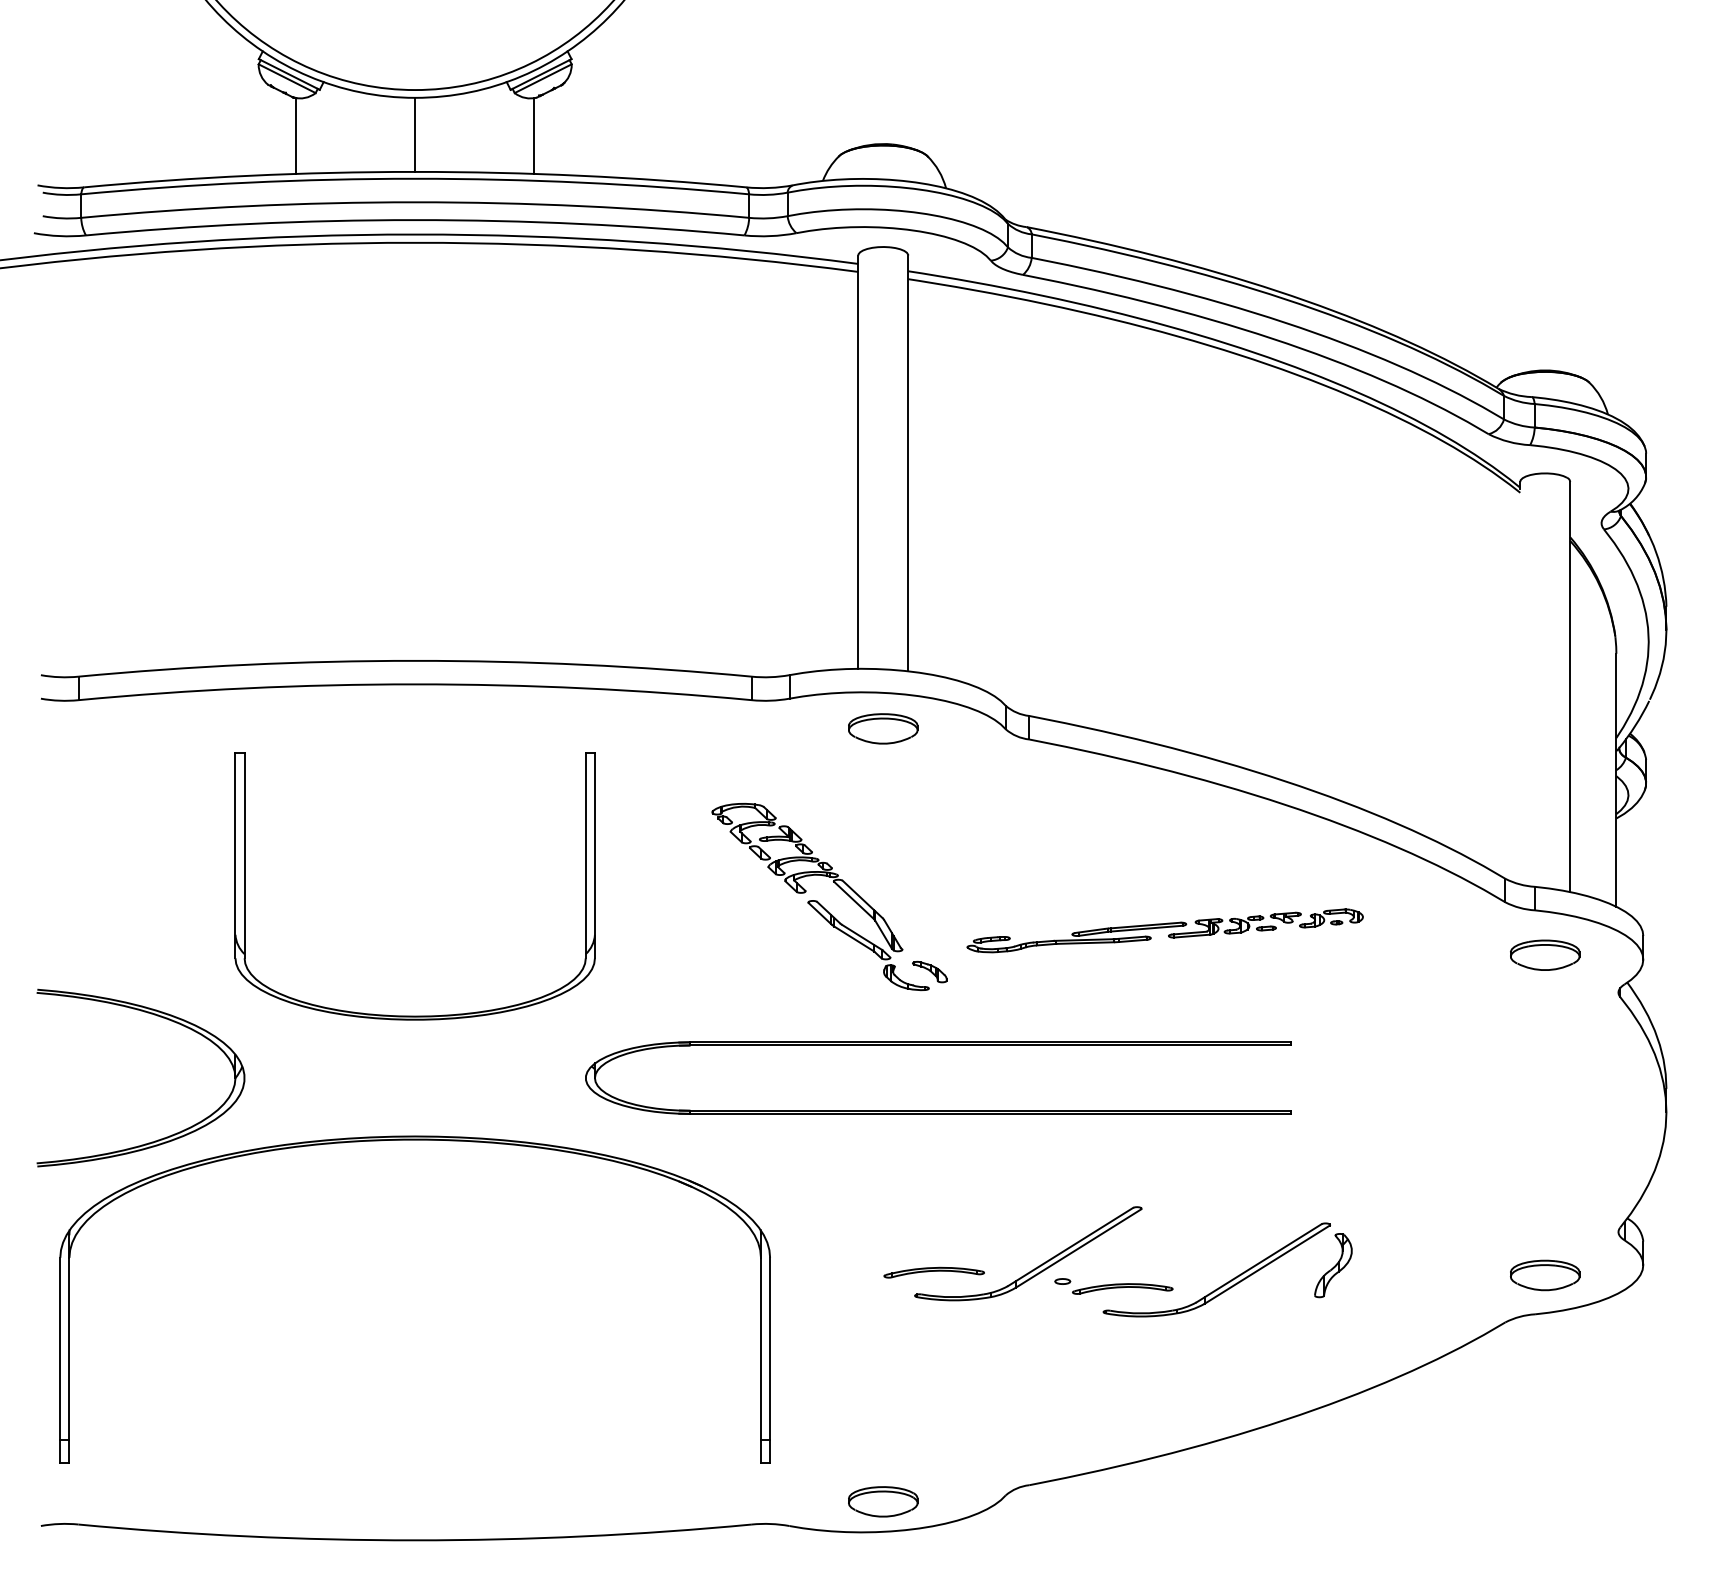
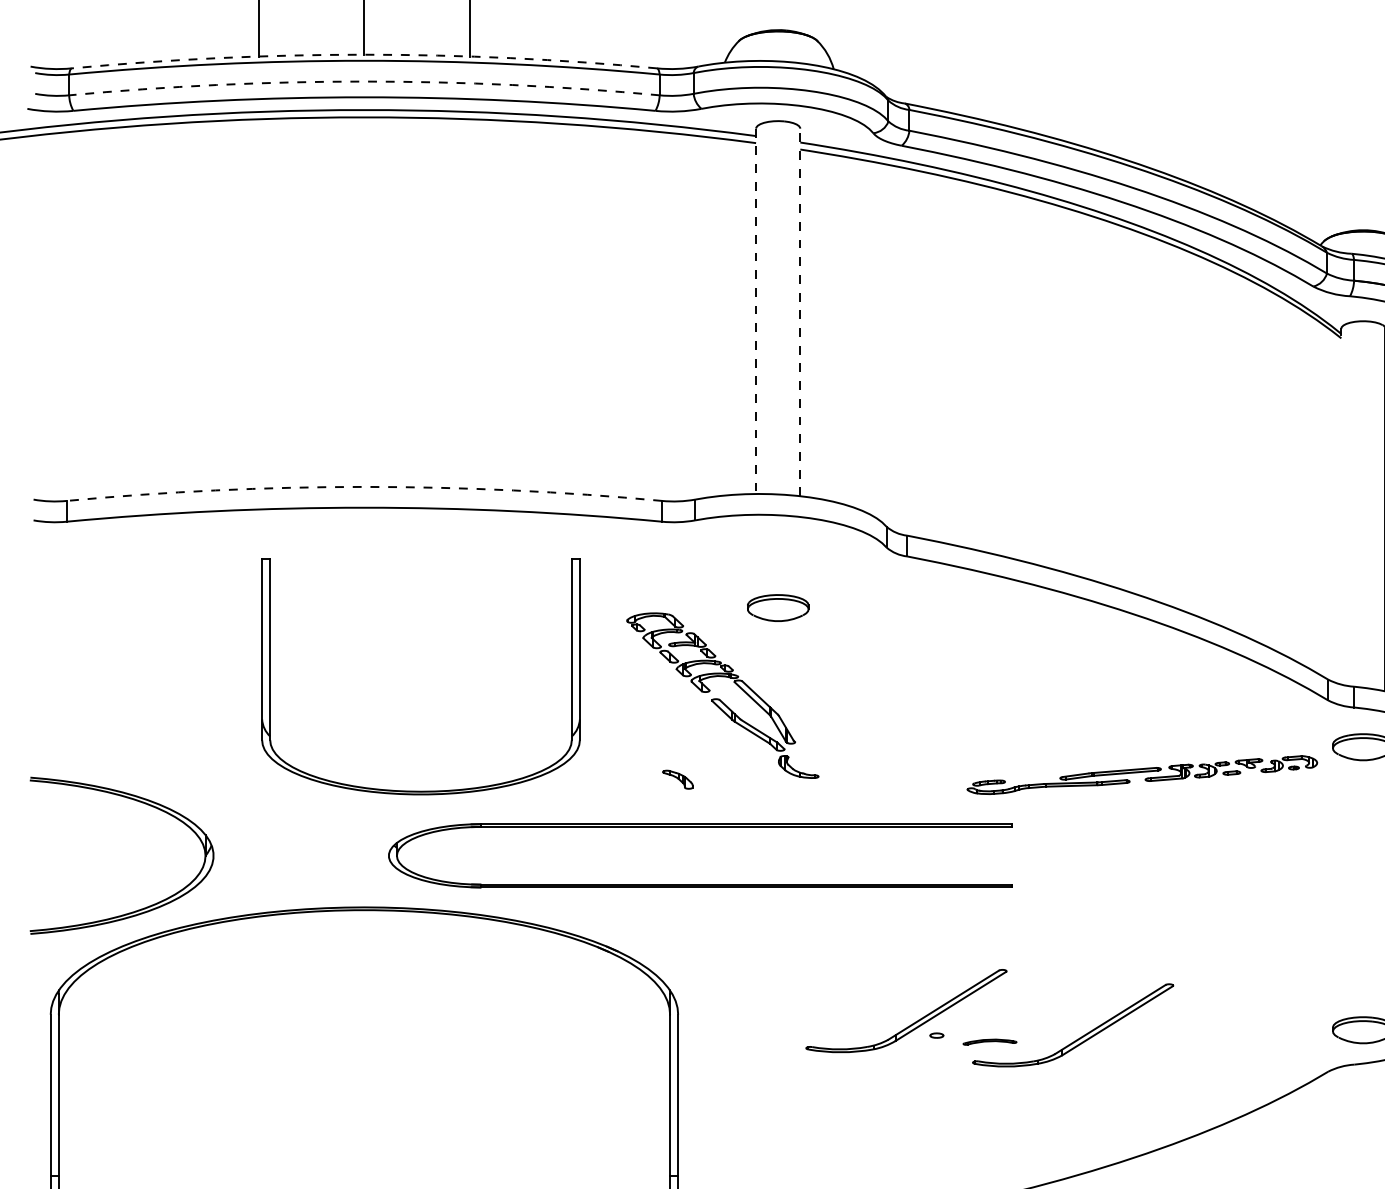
arc: (415, 171) -> (364, 54), solid -> dashed
arc: (415, 202) -> (364, 81), solid -> dashed
line: (858, 462) -> (756, 311), solid -> dashed
line: (908, 463) -> (800, 312), solid -> dashed
arc: (415, 660) -> (364, 486), solid -> dashed
part: (883, 728) -> (778, 607), moved
part: (1164, 930) -> (1141, 774), moved
part: (929, 971) -> (677, 779), moved
part: (414, 1015) -> (420, 790), moved
part: (938, 1045) -> (700, 826), moved
part: (1333, 1265) -> (1176, 1021), removed
part: (933, 1272) -> (822, 1027), removed
part: (1122, 1288) -> (989, 1041), size x0.6

